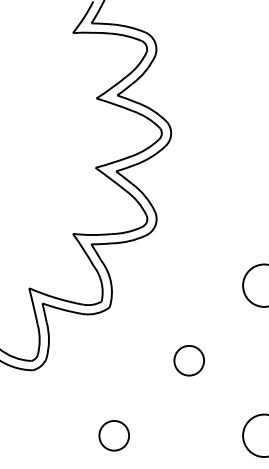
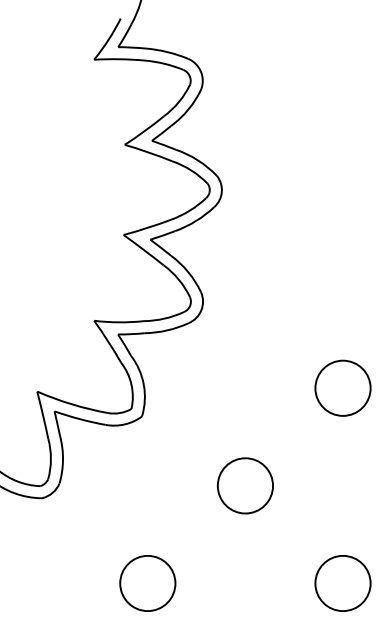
circle: (189, 360) -> (245, 485), size x1.43
circle: (113, 435) -> (147, 583), size x1.43

